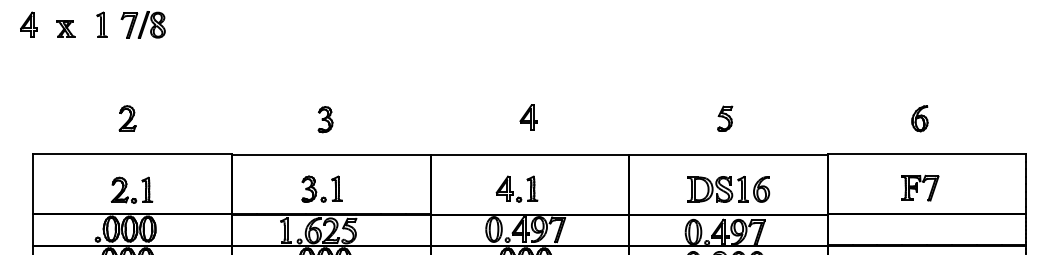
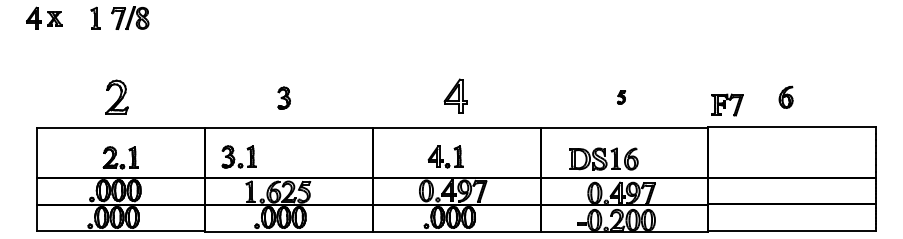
part: (65, 28) -> (54, 18), moved
part: (127, 117) -> (116, 96), size x1.6
part: (528, 117) -> (455, 96), size x1.6
part: (725, 118) -> (621, 97), size x0.6
part: (920, 187) -> (727, 104), moved
part: (321, 188) -> (238, 156), moved
part: (728, 188) -> (603, 158), moved

